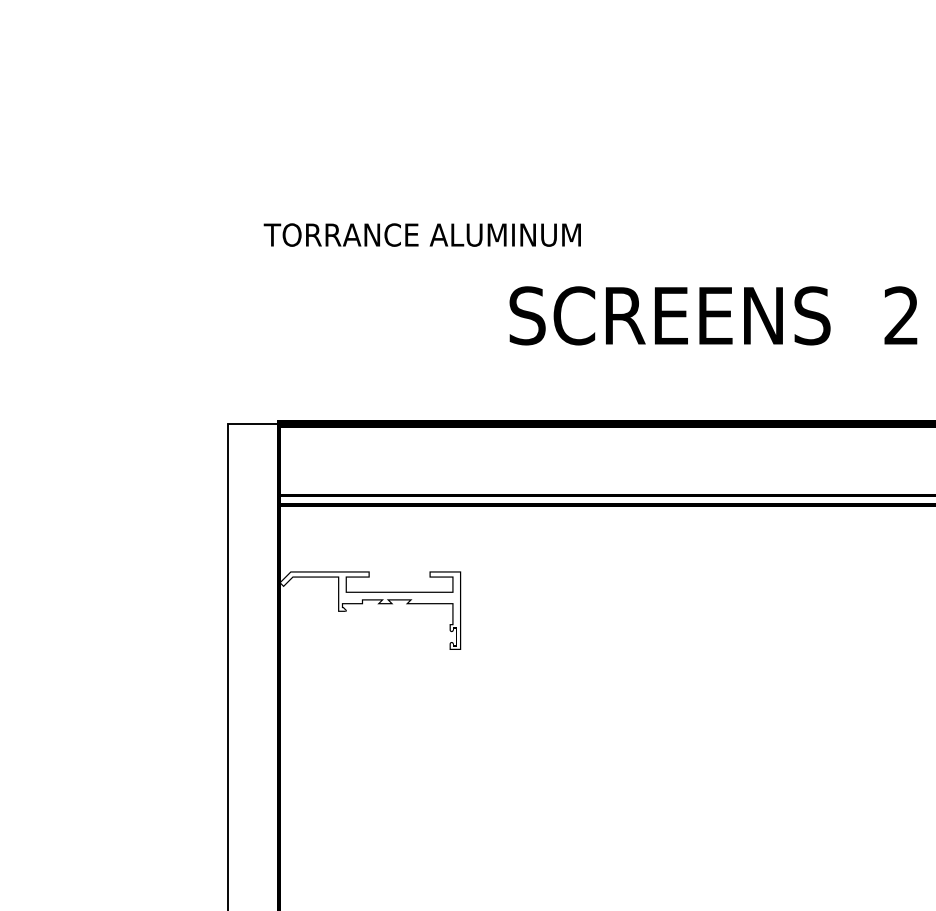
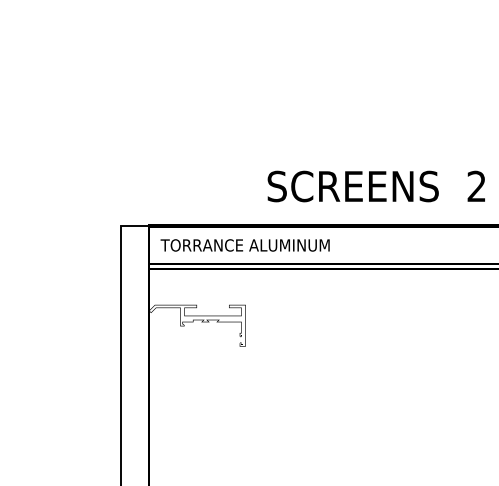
text: (421, 235) -> (244, 245), moved
text: (711, 315) -> (375, 186), moved

